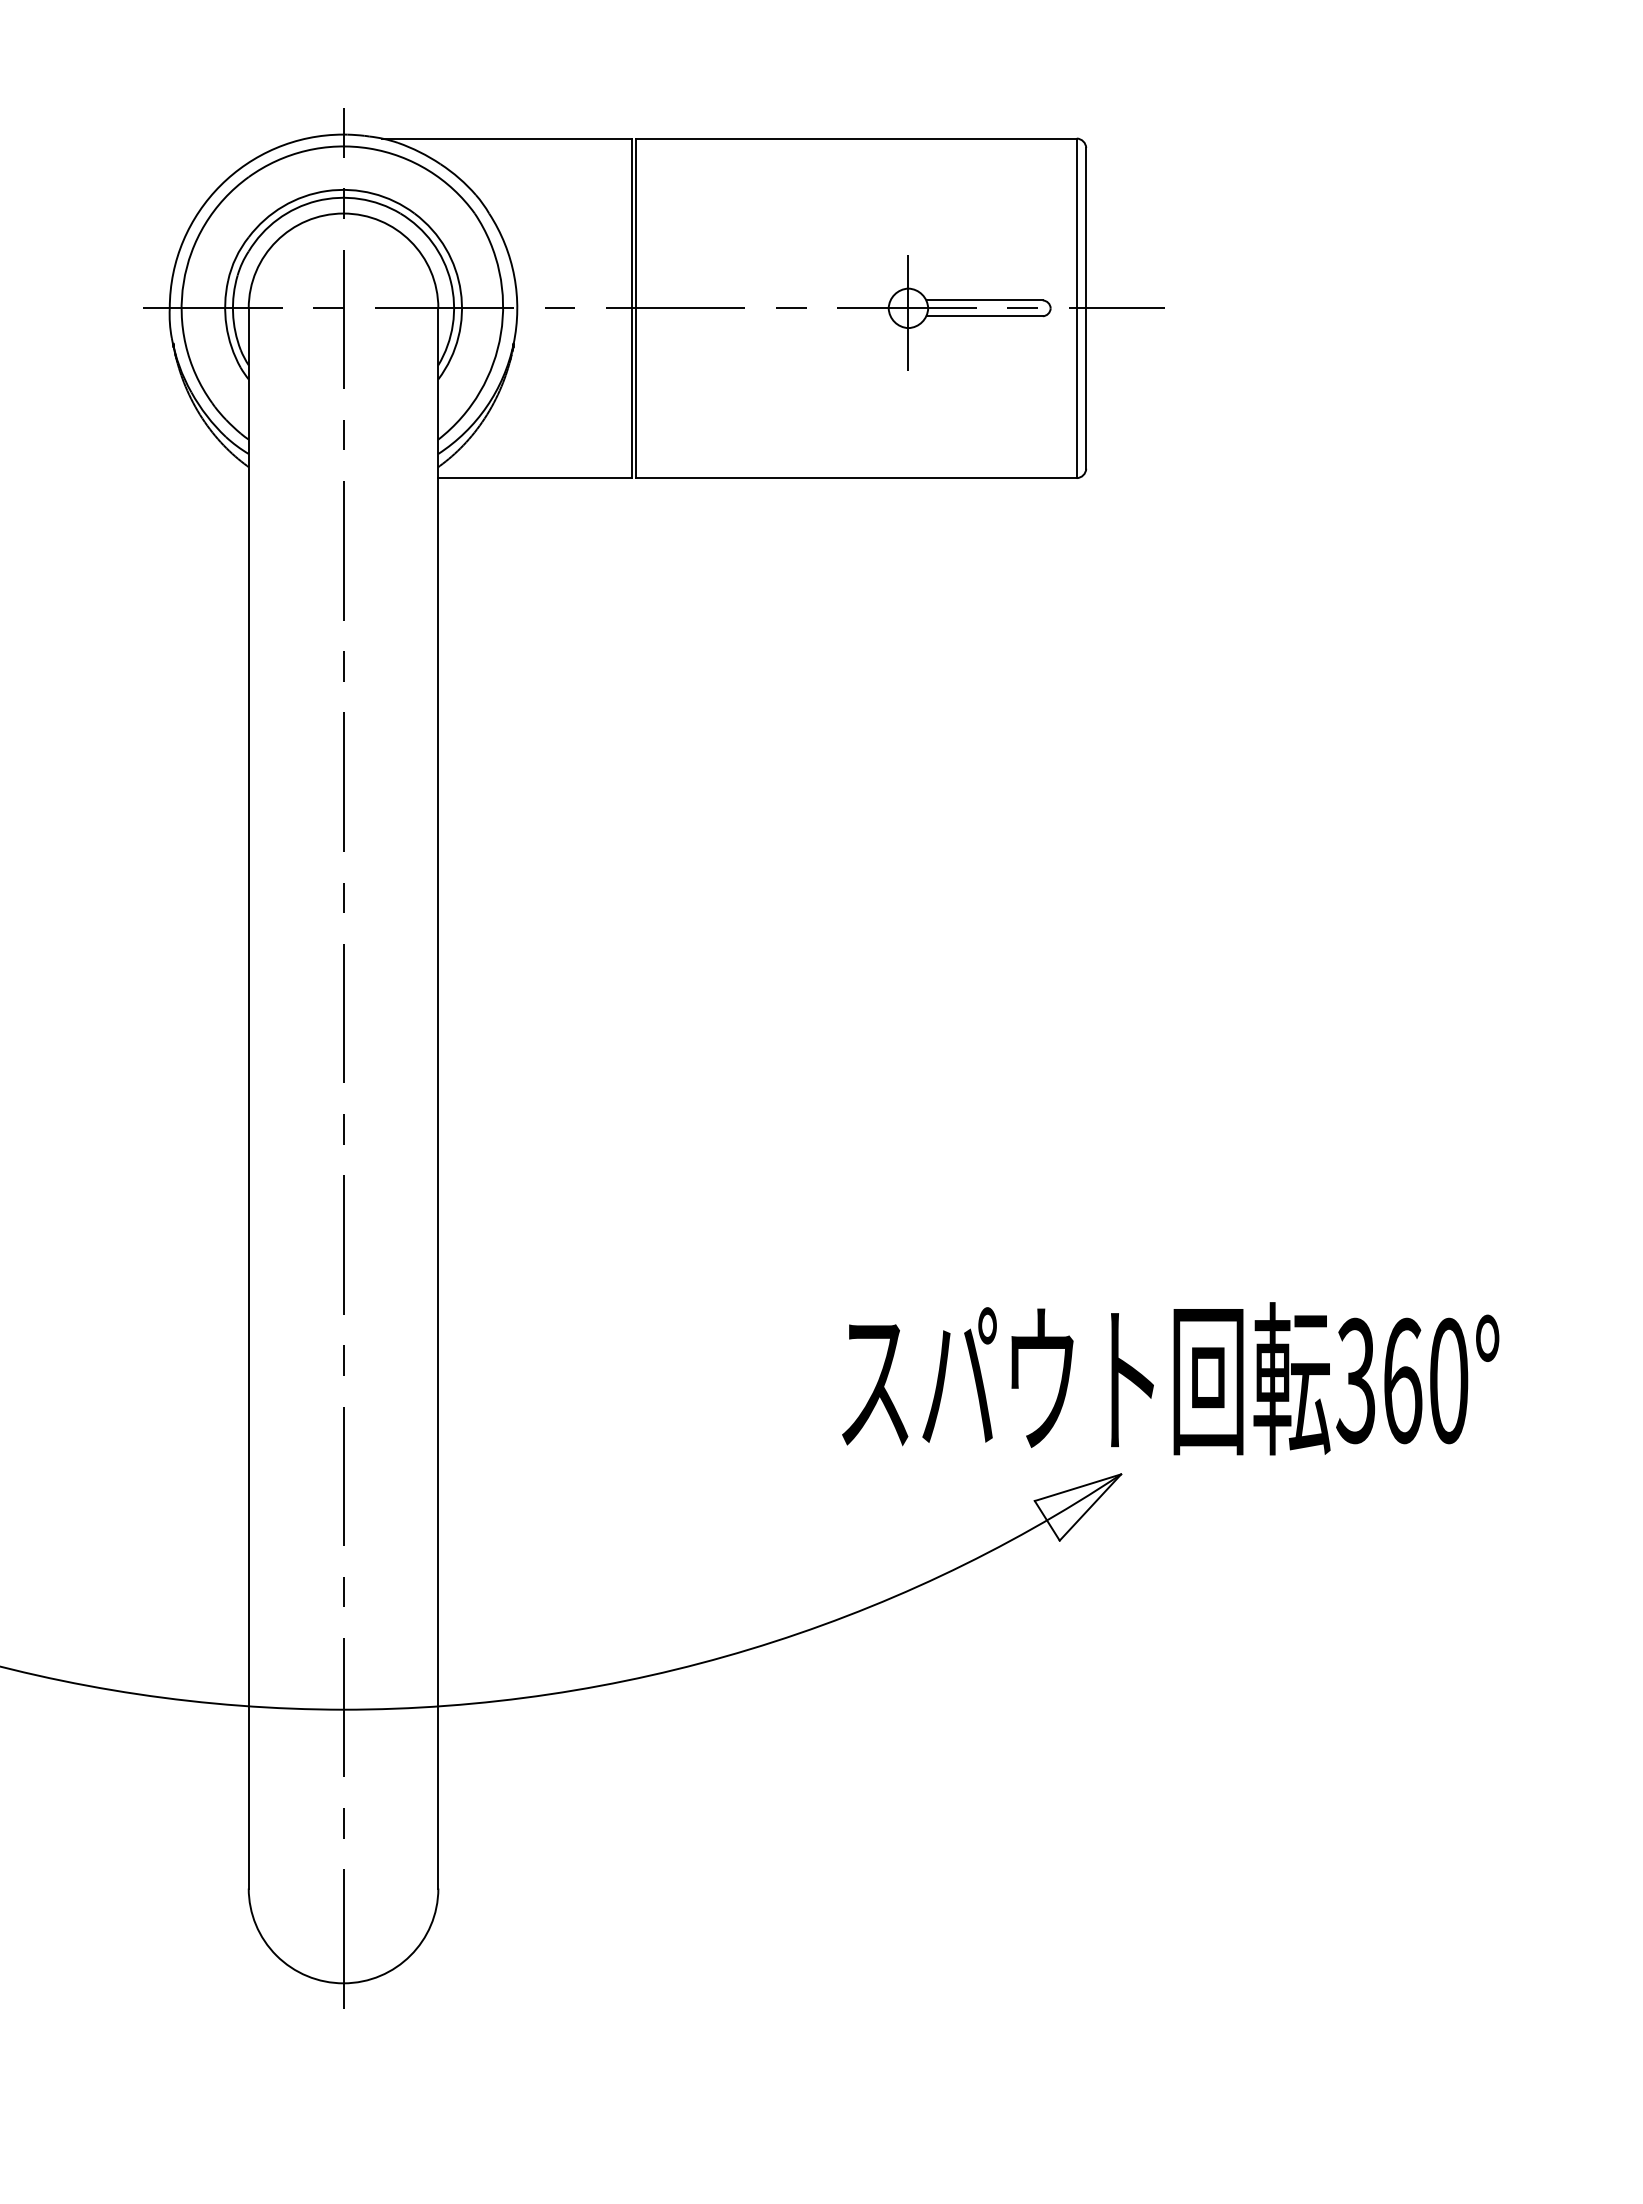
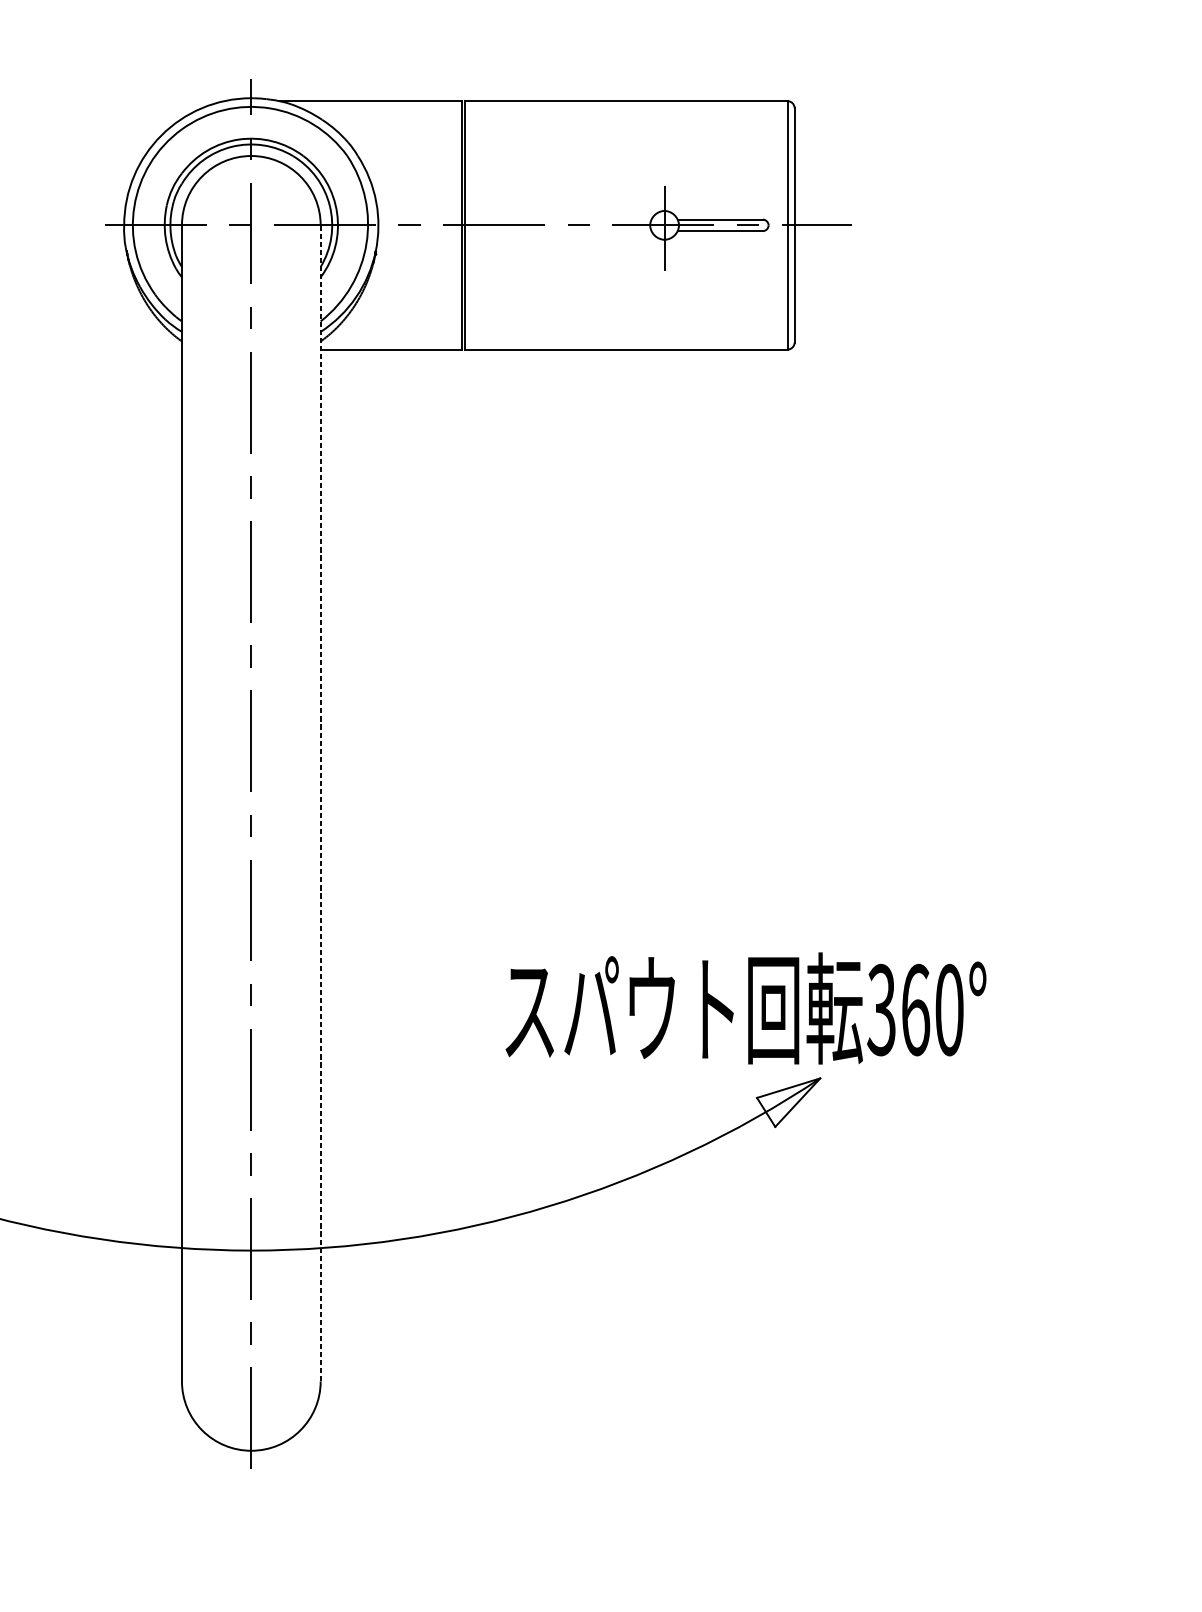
line: (438, 1097) -> (320, 802), solid -> dashed
text: (1170, 1378) -> (745, 1008), moved

